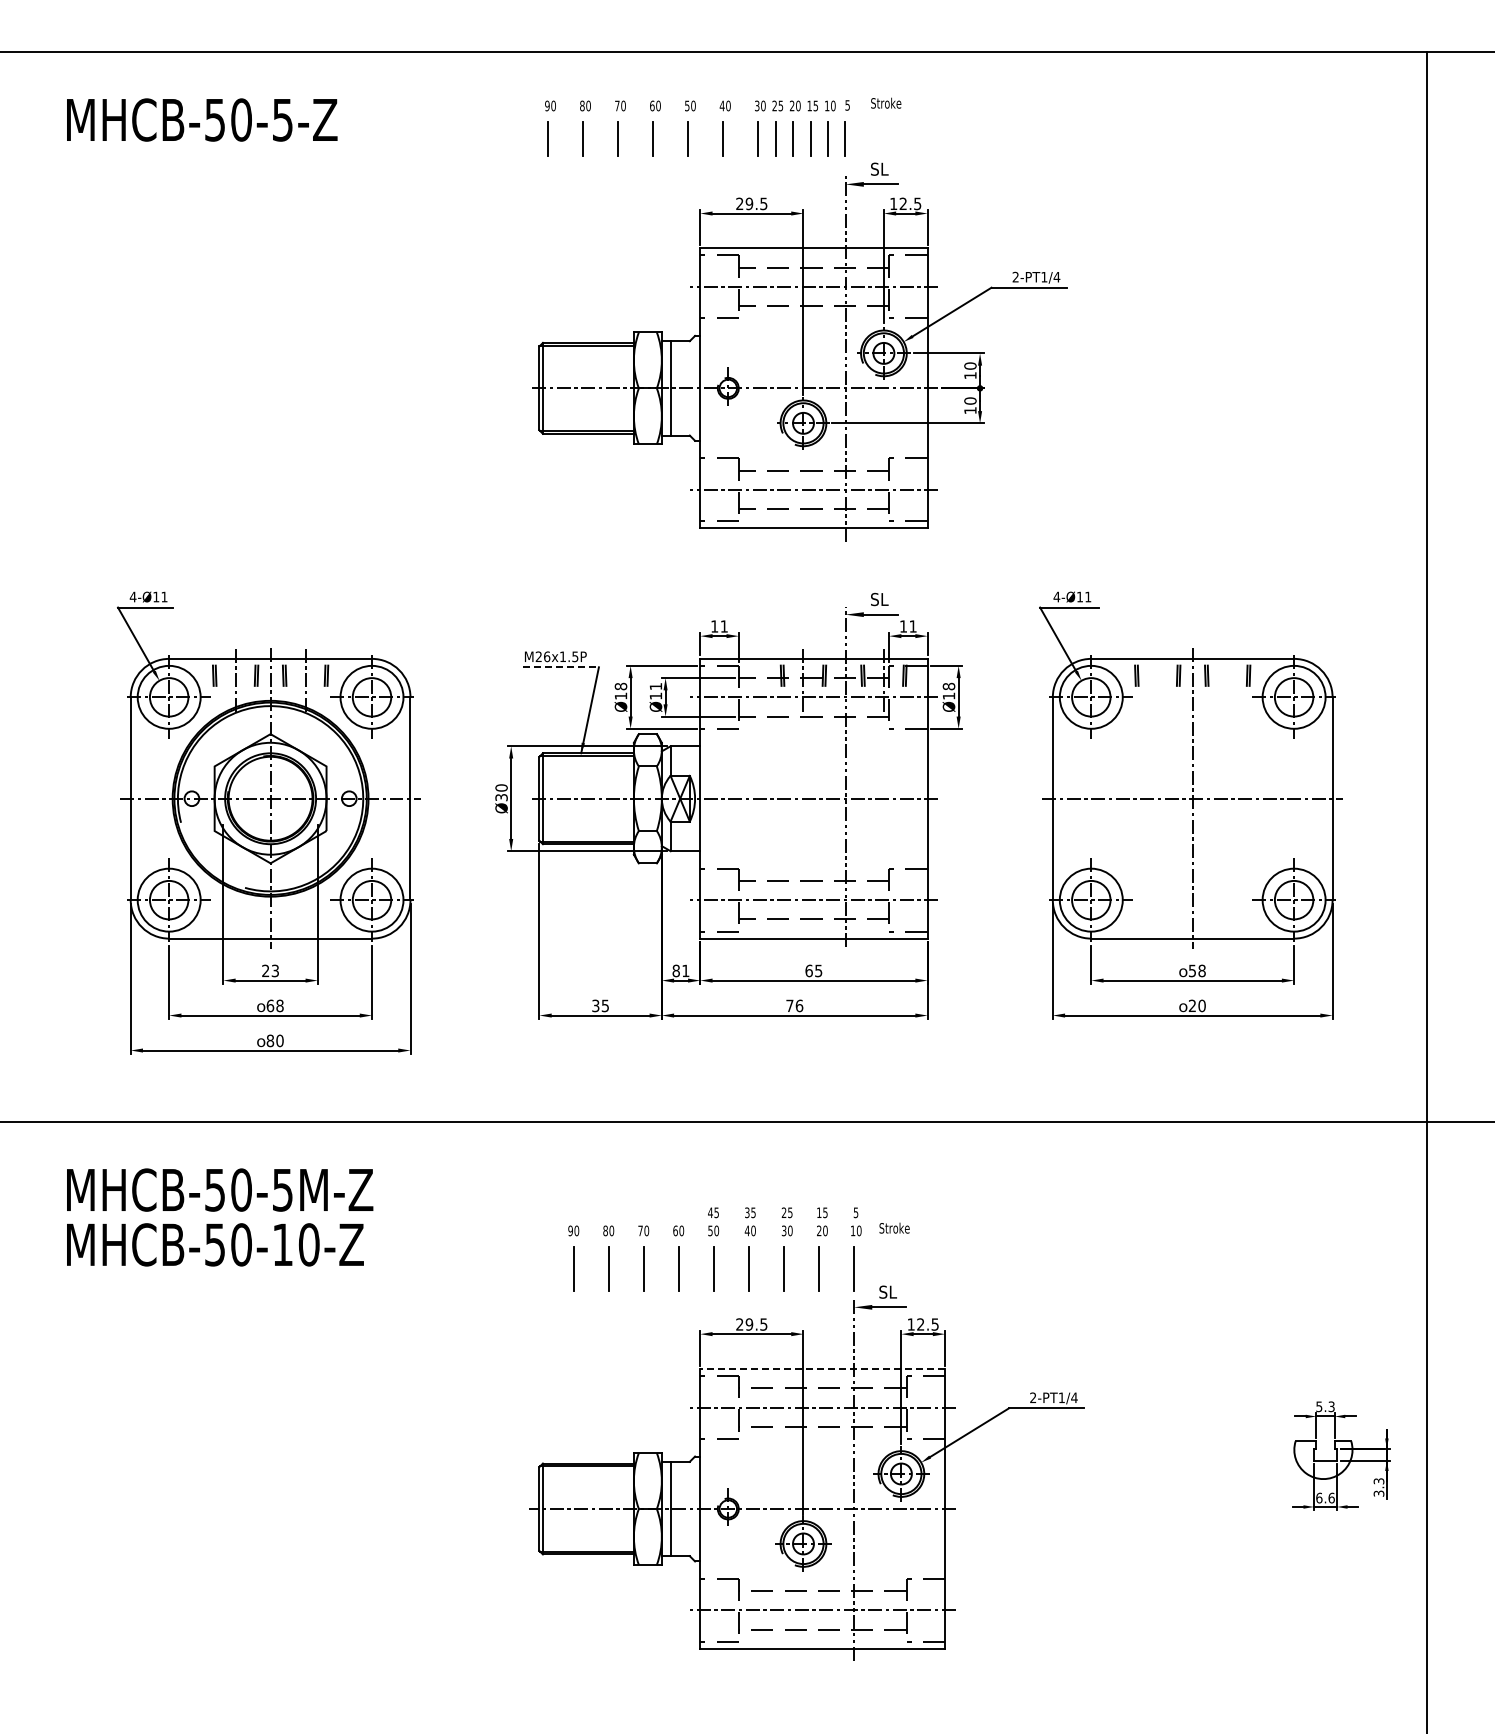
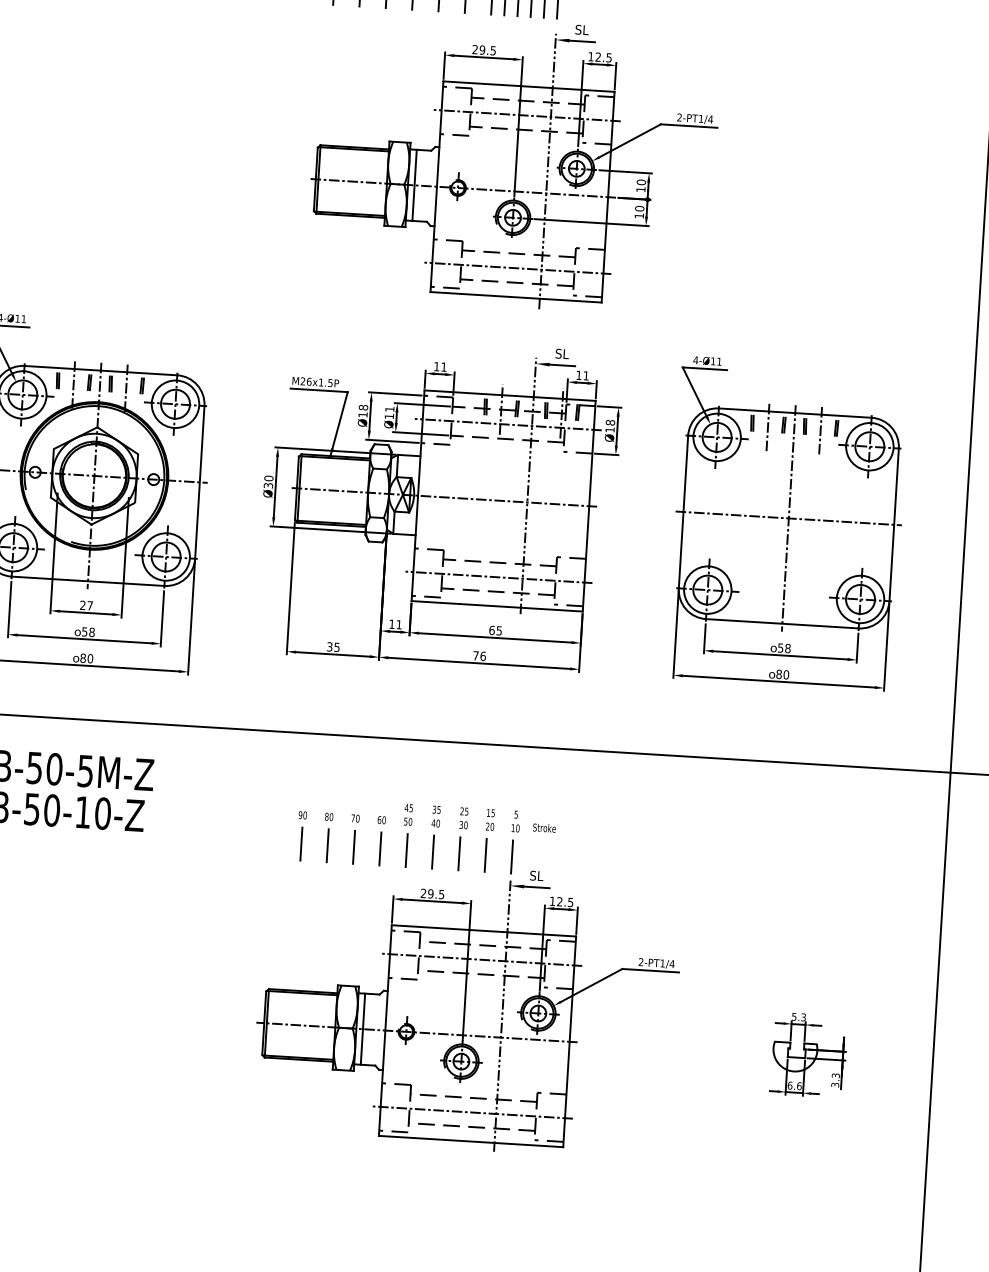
line: (560, 667) -> (318, 390), dashed -> solid
line: (1157, 679) -> (767, 427), added
line: (1227, 679) -> (820, 430), added
text: (274, 970) -> (89, 605), 23 -> 27
text: (675, 970) -> (391, 623), 81 -> 11
text: (270, 1005) -> (84, 631), 68 -> 58
text: (1192, 1005) -> (779, 674), 20 -> 80
line: (822, 1369) -> (483, 931), dashed -> solid
part: (1341, 1455) -> (808, 1054), moved

